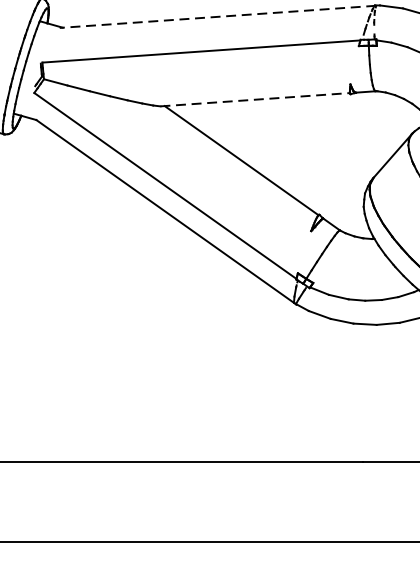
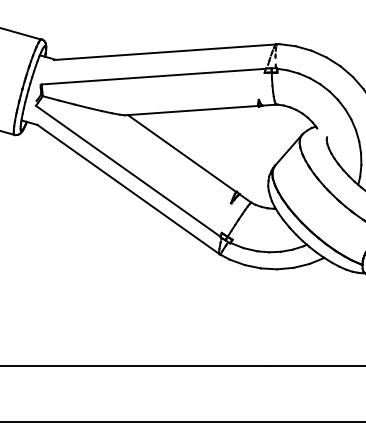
line: (218, 17) -> (165, 52), dashed -> solid
line: (254, 99) -> (191, 110), dashed -> solid

